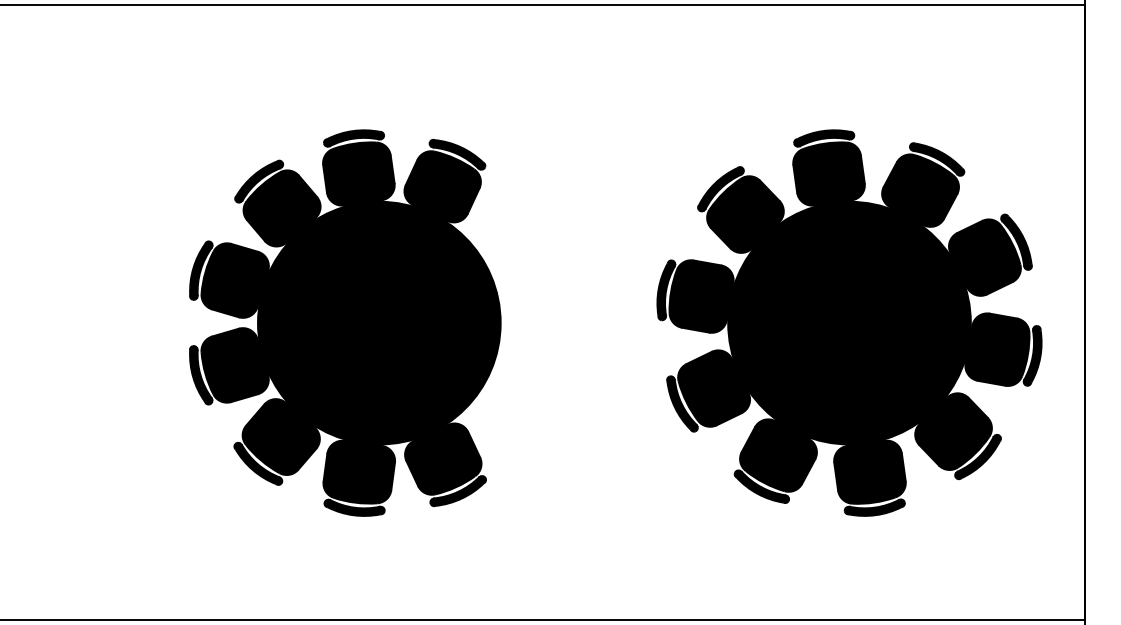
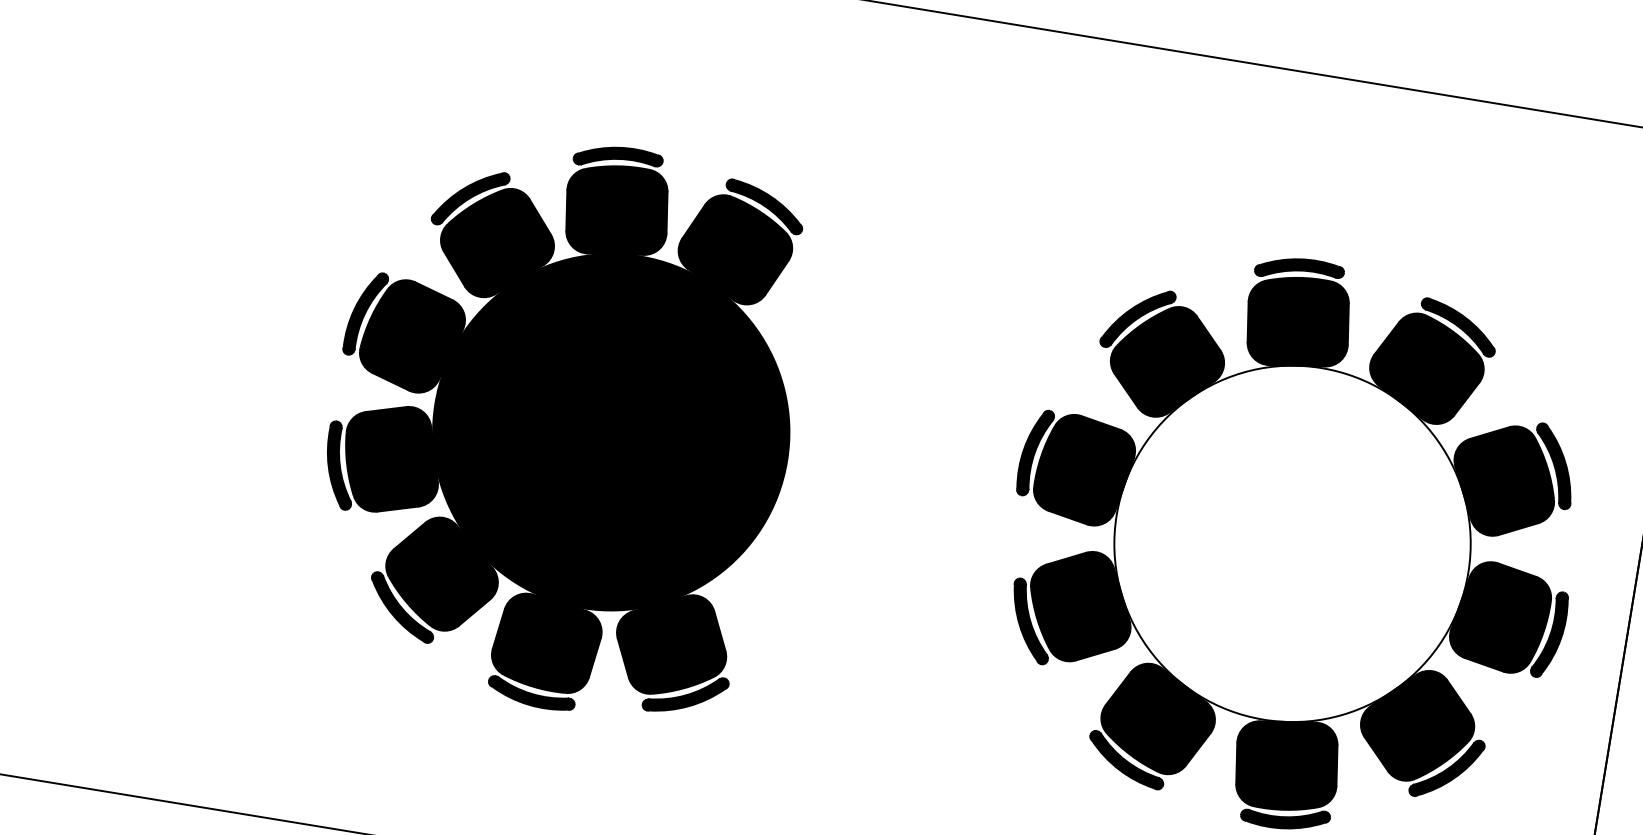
fill: (849, 322) -> (1292, 542), removed

